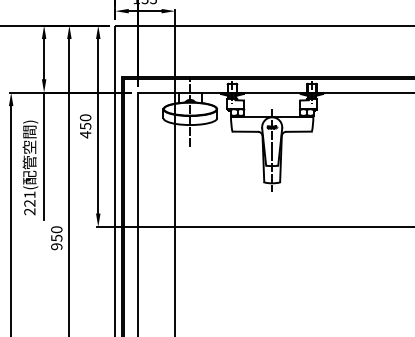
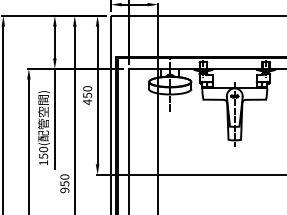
text: (29, 203) -> (43, 156), 221( -> 150(

